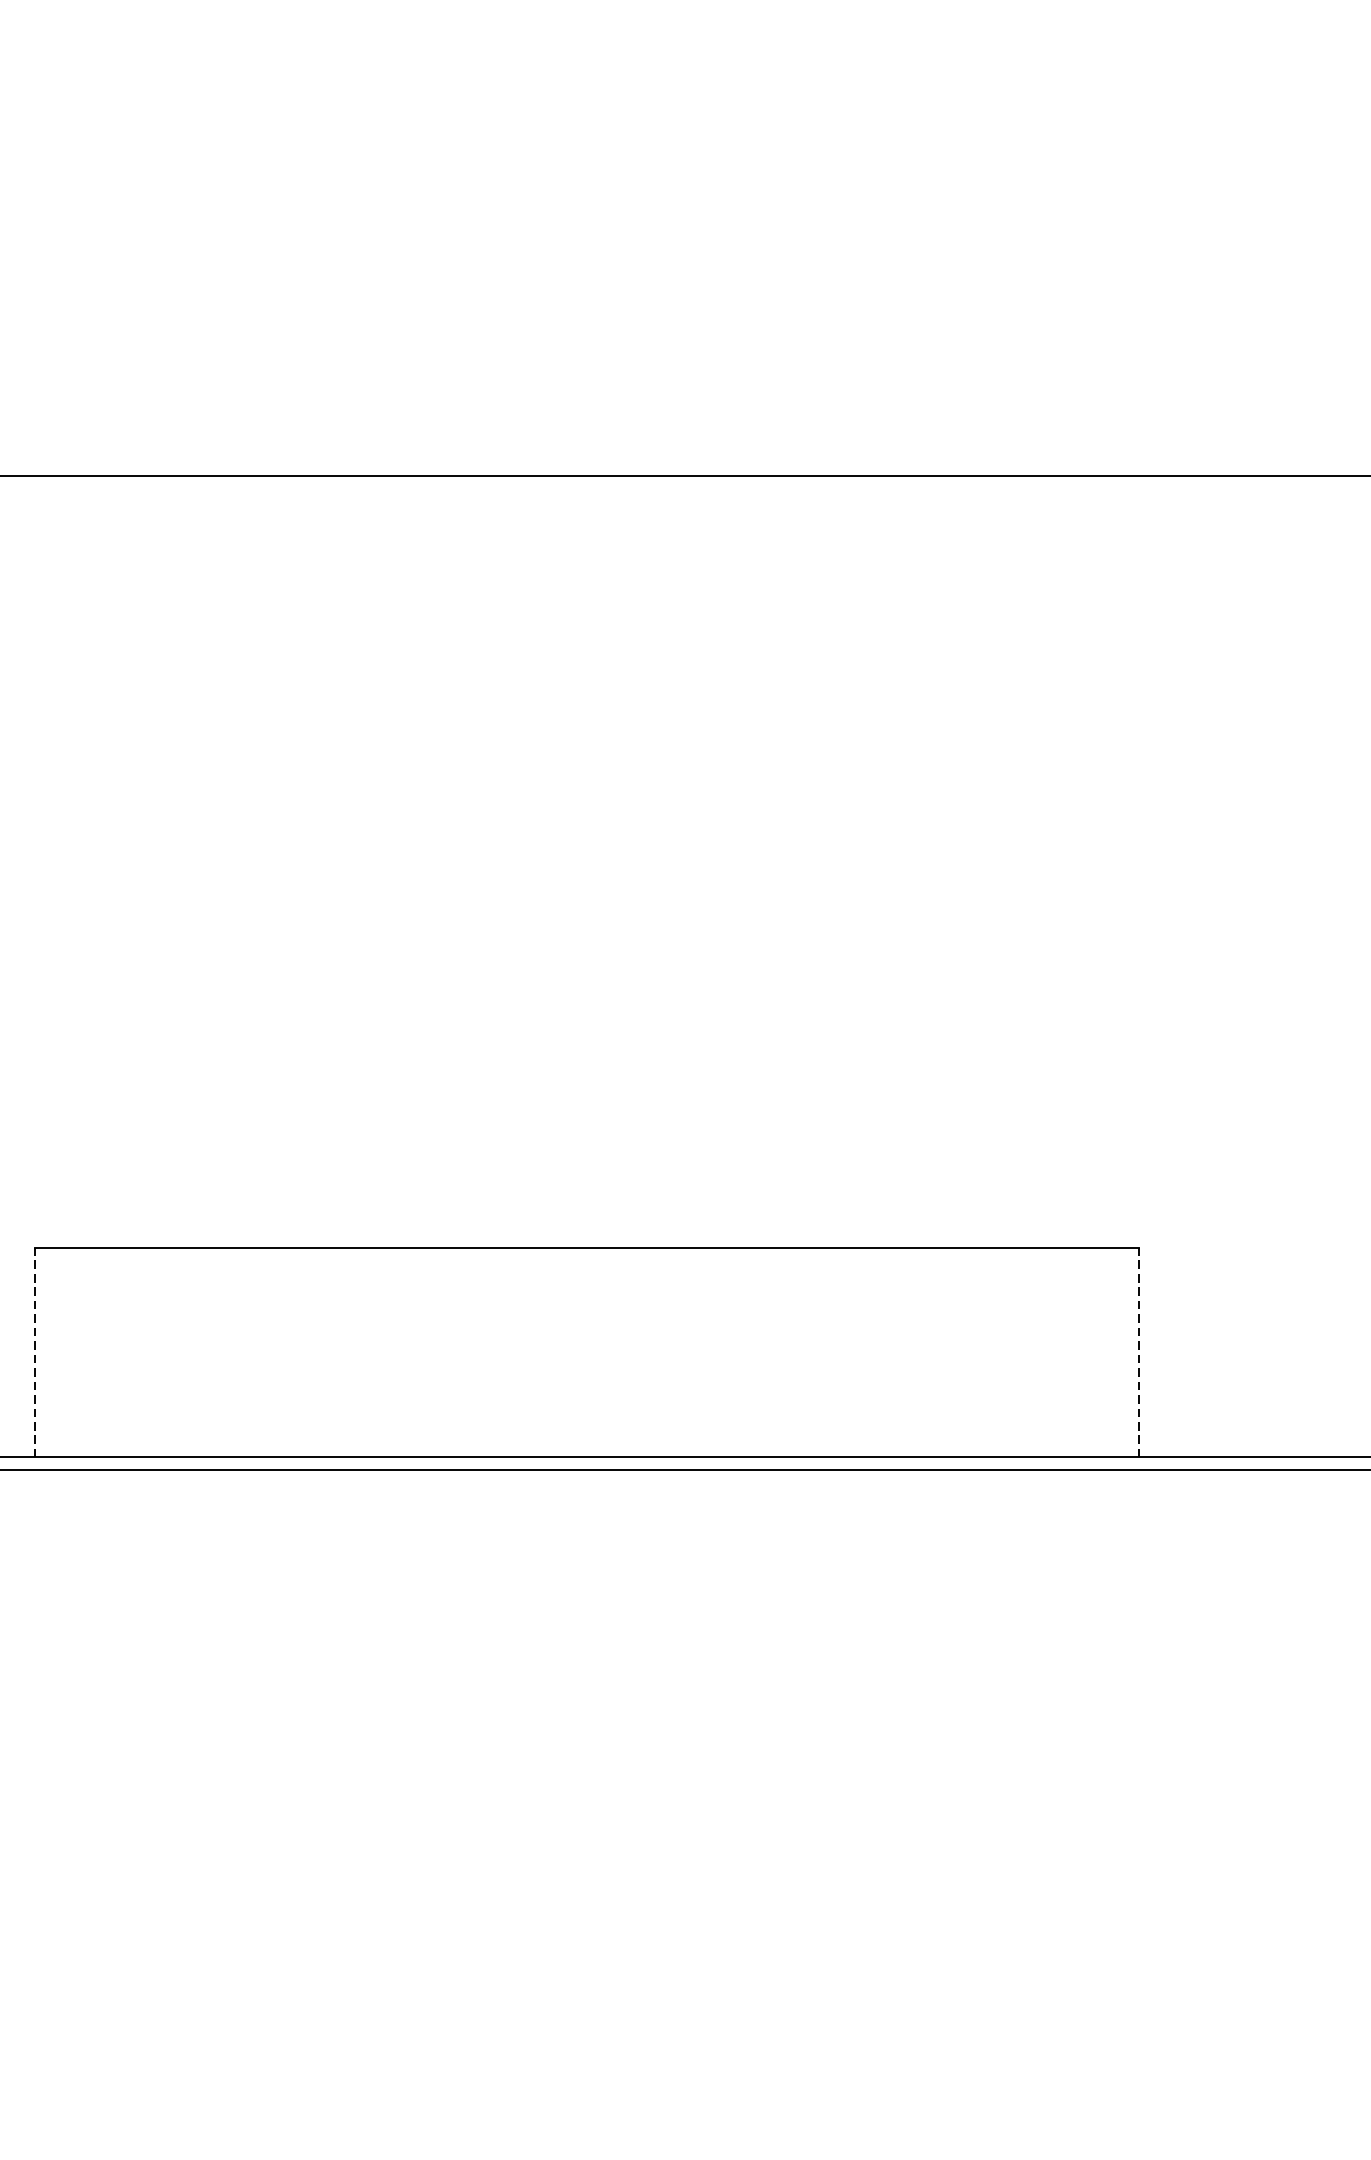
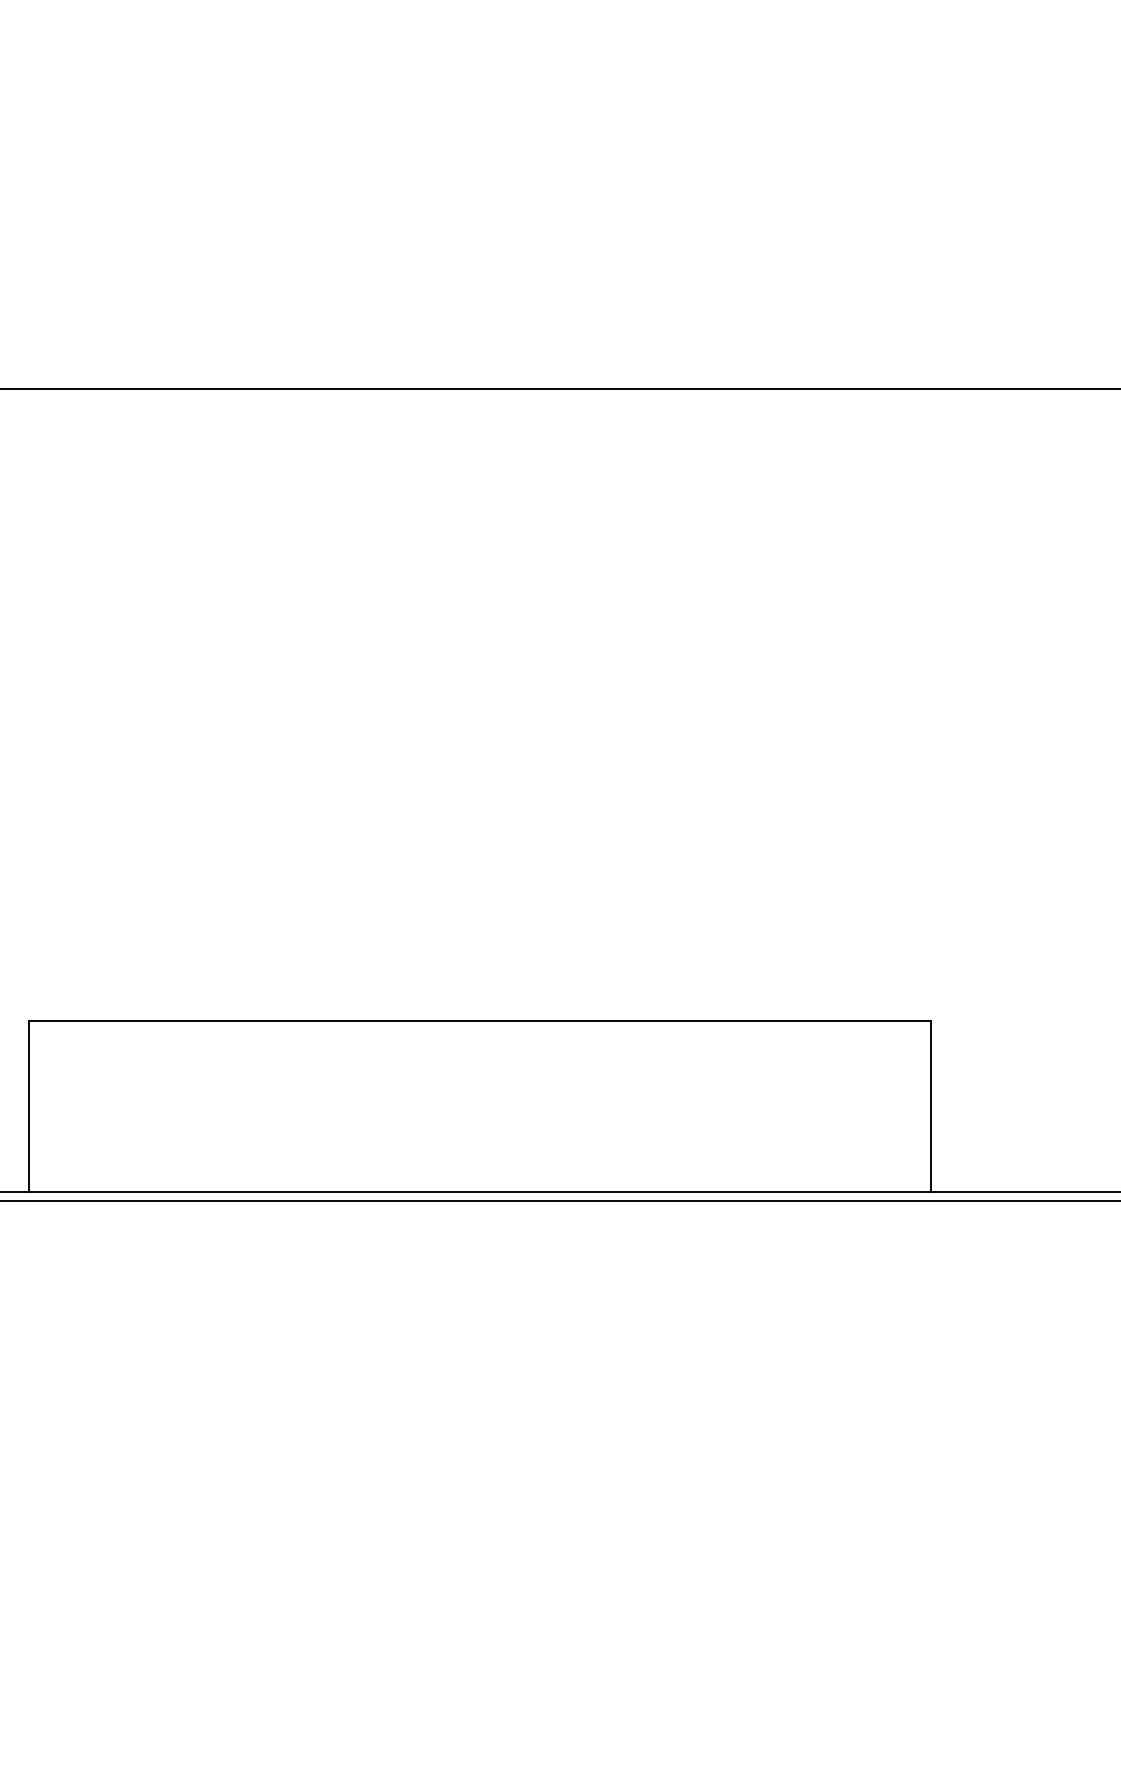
line: (34, 1352) -> (28, 1105), dashed -> solid
line: (1139, 1352) -> (931, 1105), dashed -> solid

